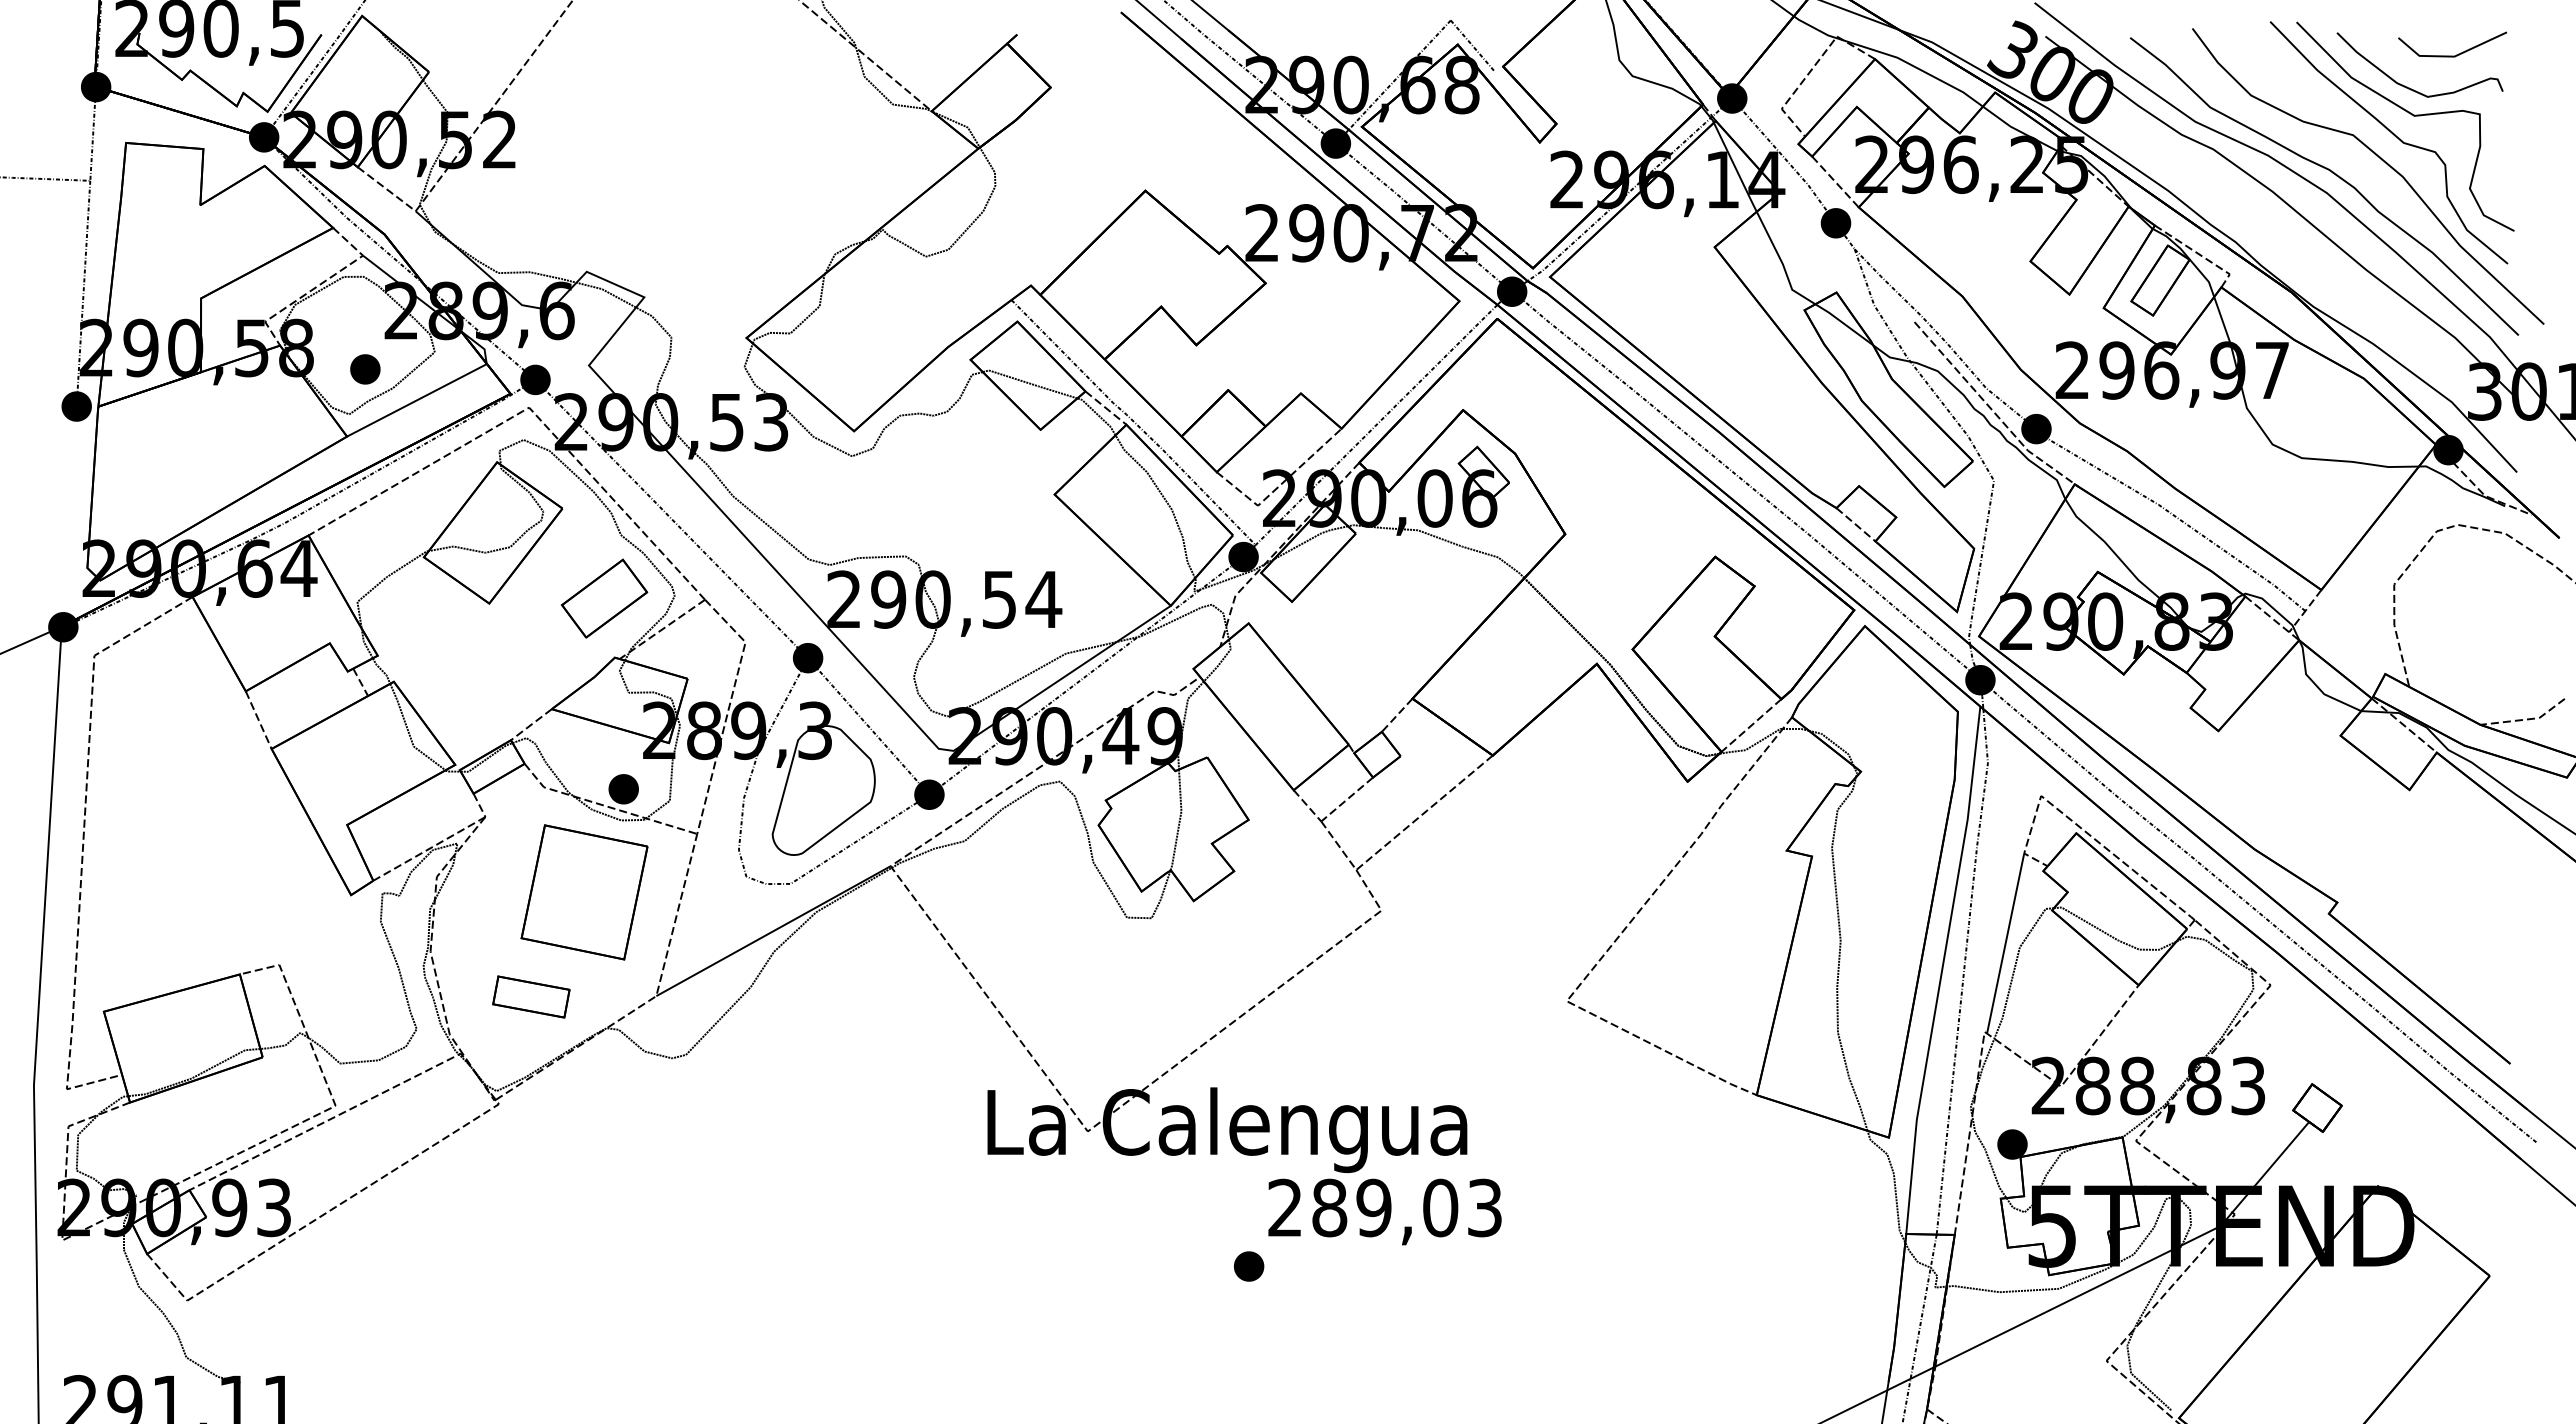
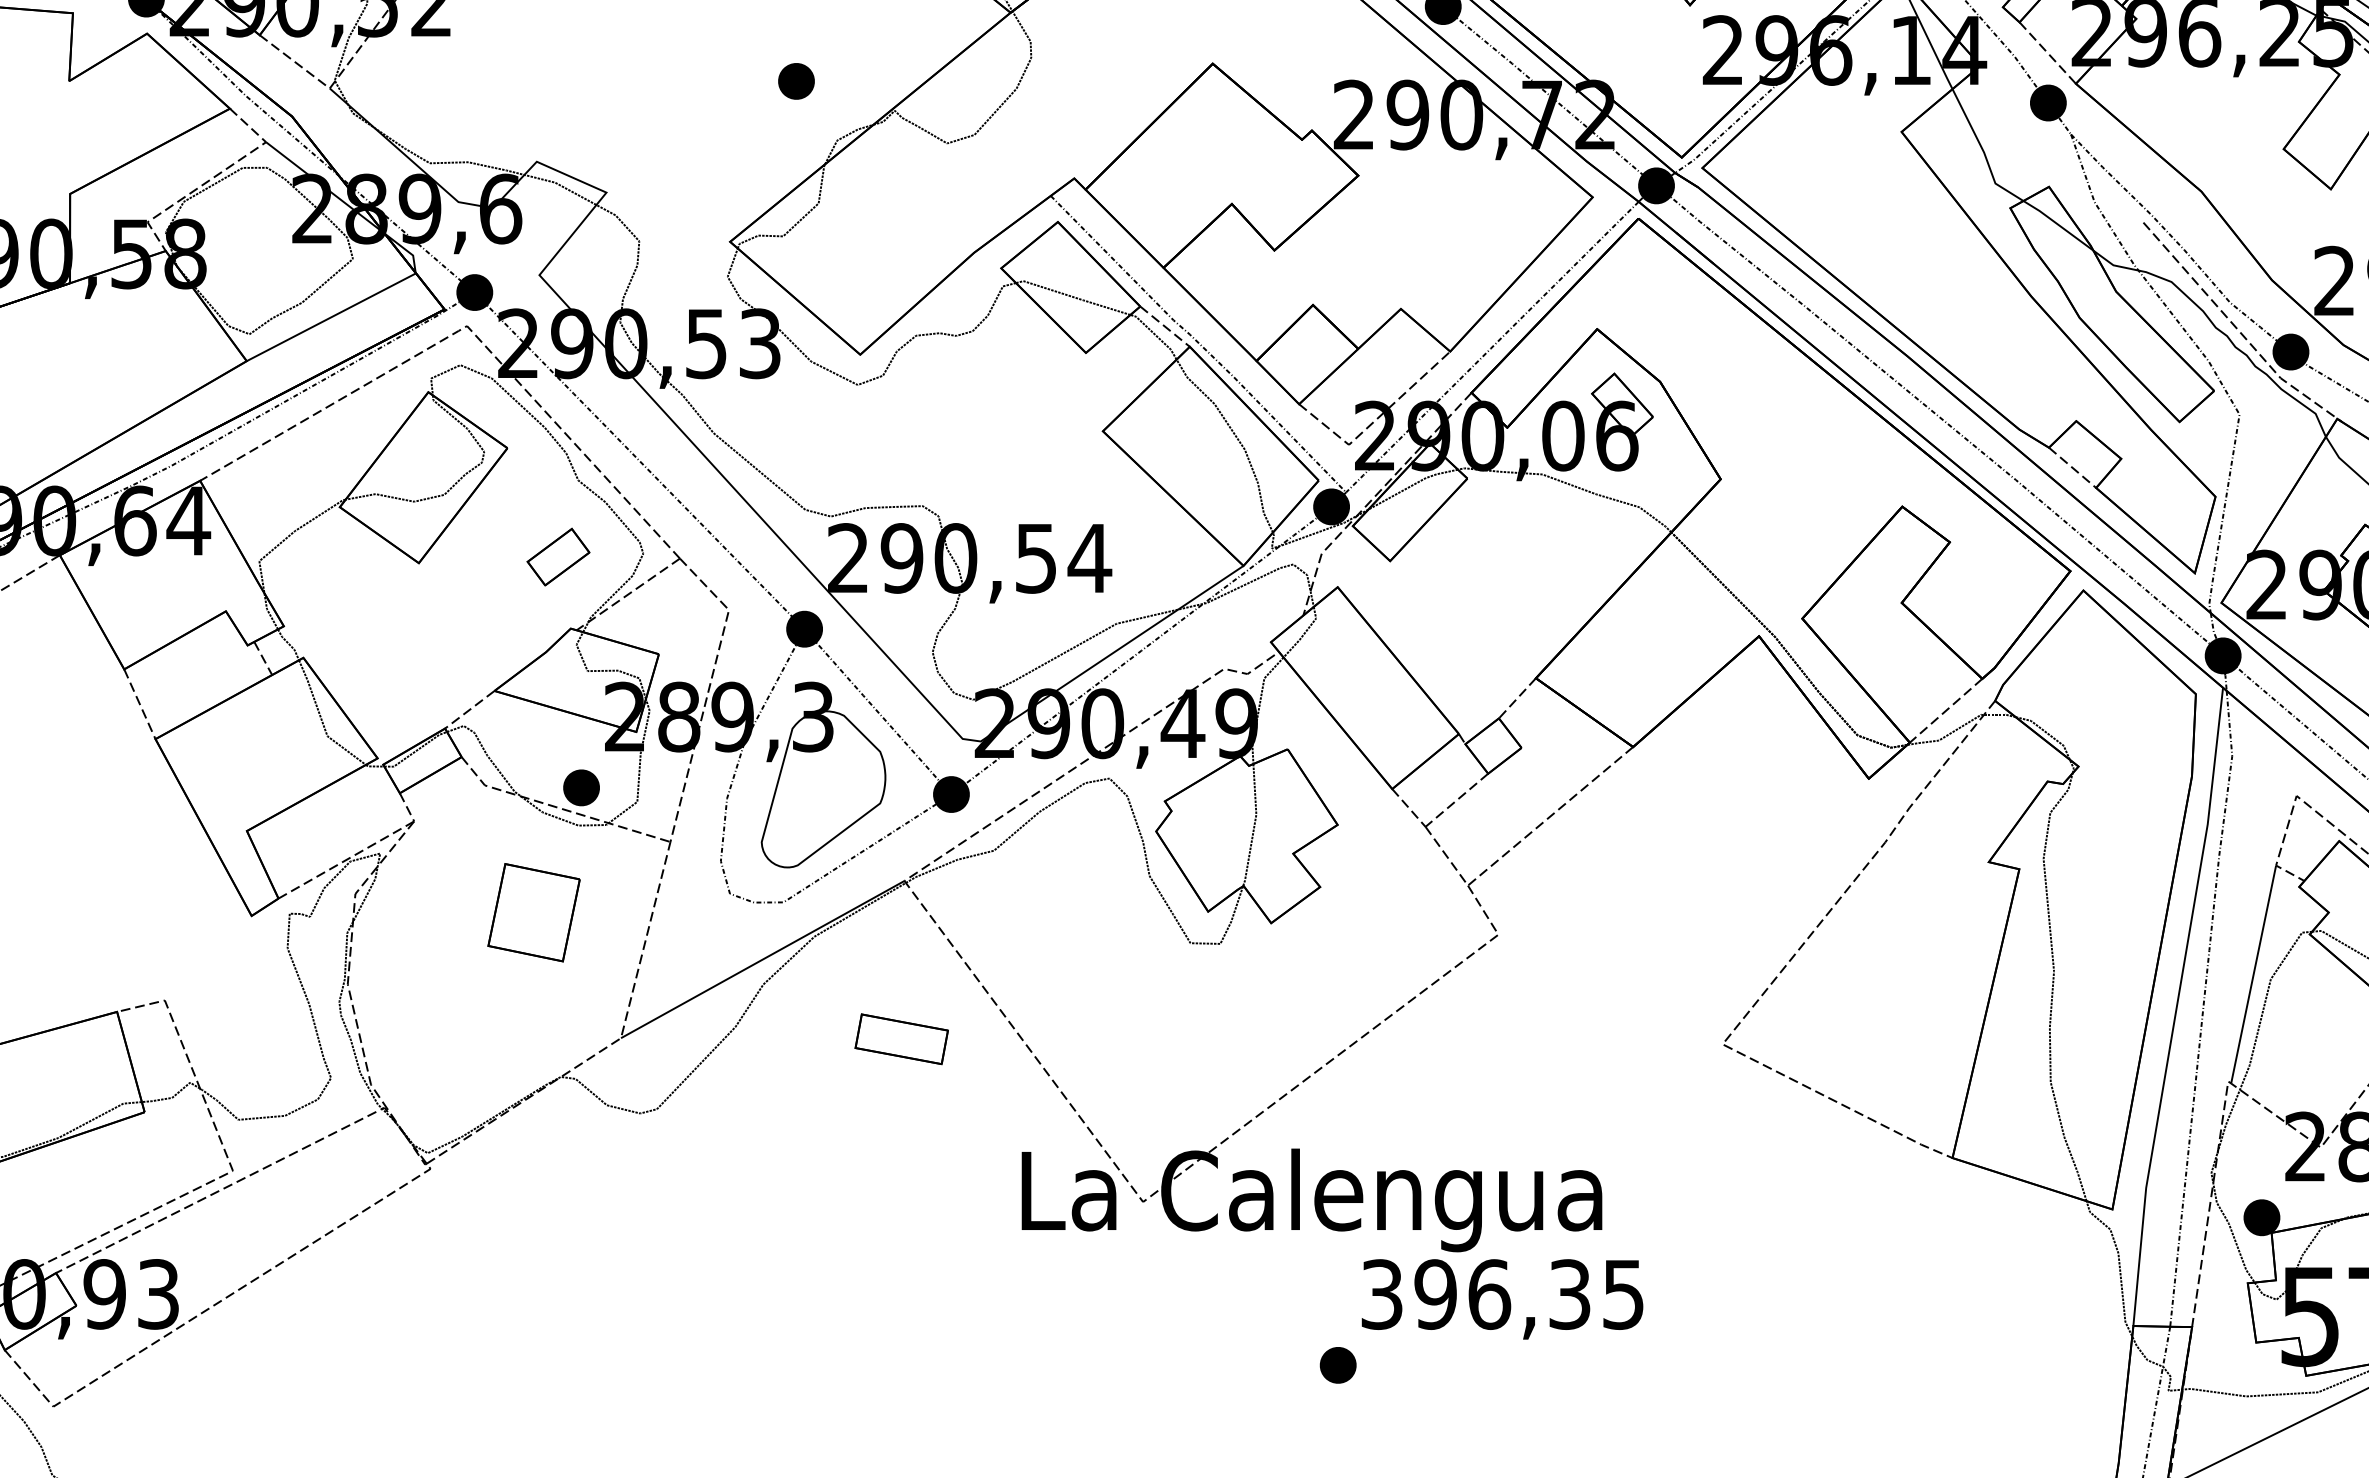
part: (365, 369) -> (796, 81), moved
part: (604, 598) -> (558, 557), size x0.6
part: (584, 892) -> (534, 912), size x0.6
part: (531, 996) -> (901, 1038), moved
text: (1384, 1207) -> (1502, 1293), 289,03 -> 396,35

